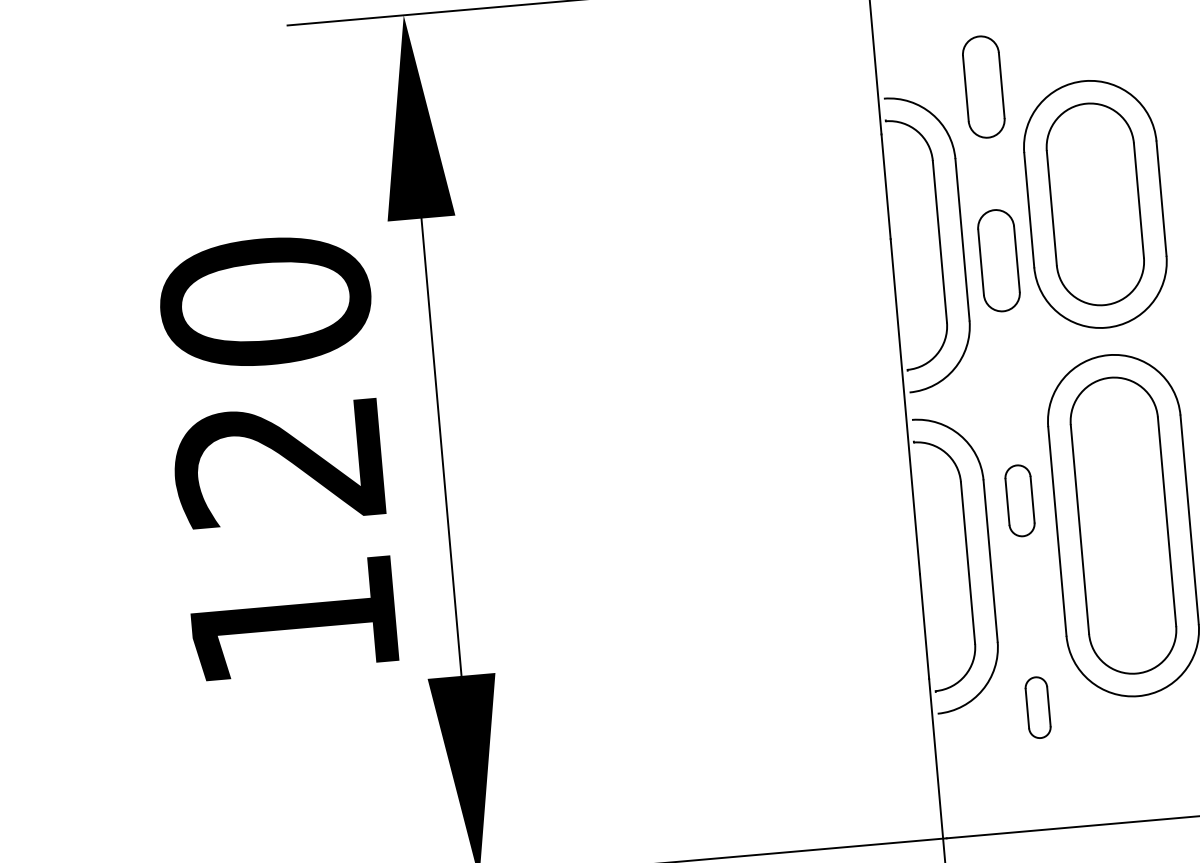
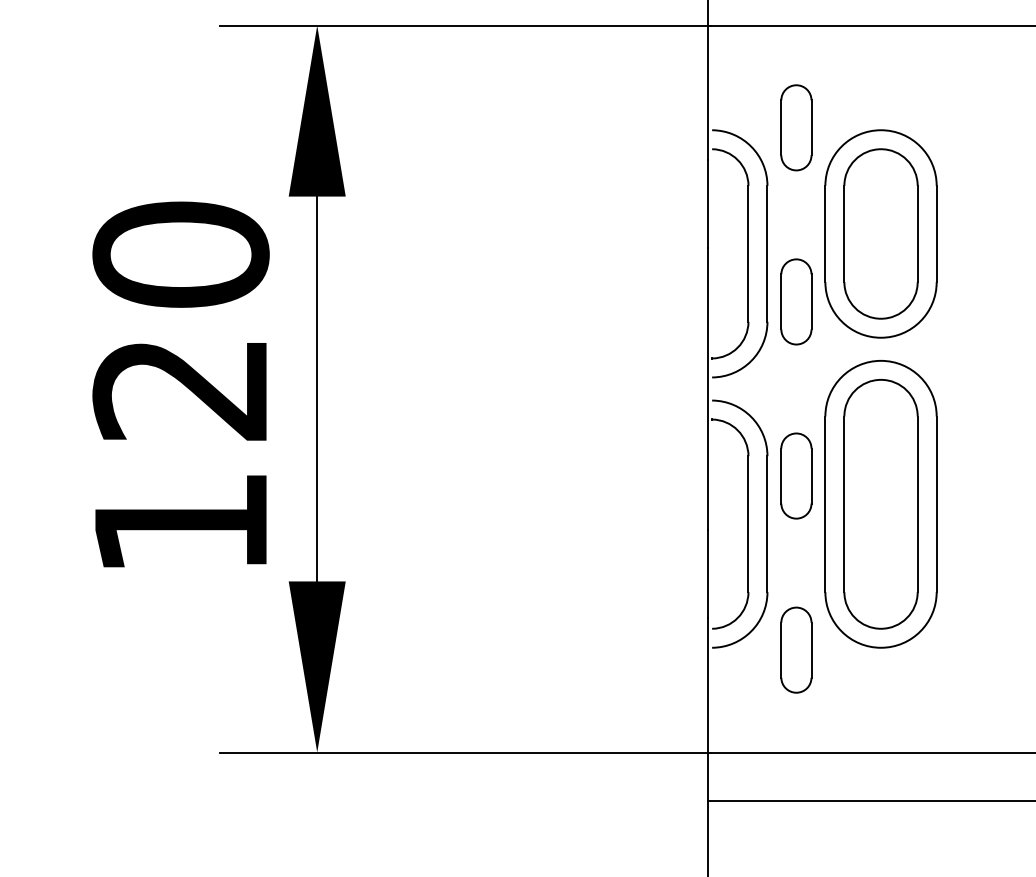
part: (999, 260) -> (796, 301), moved
part: (1020, 500) -> (796, 475), size x1.43
part: (1038, 706) -> (796, 649), size x1.67

